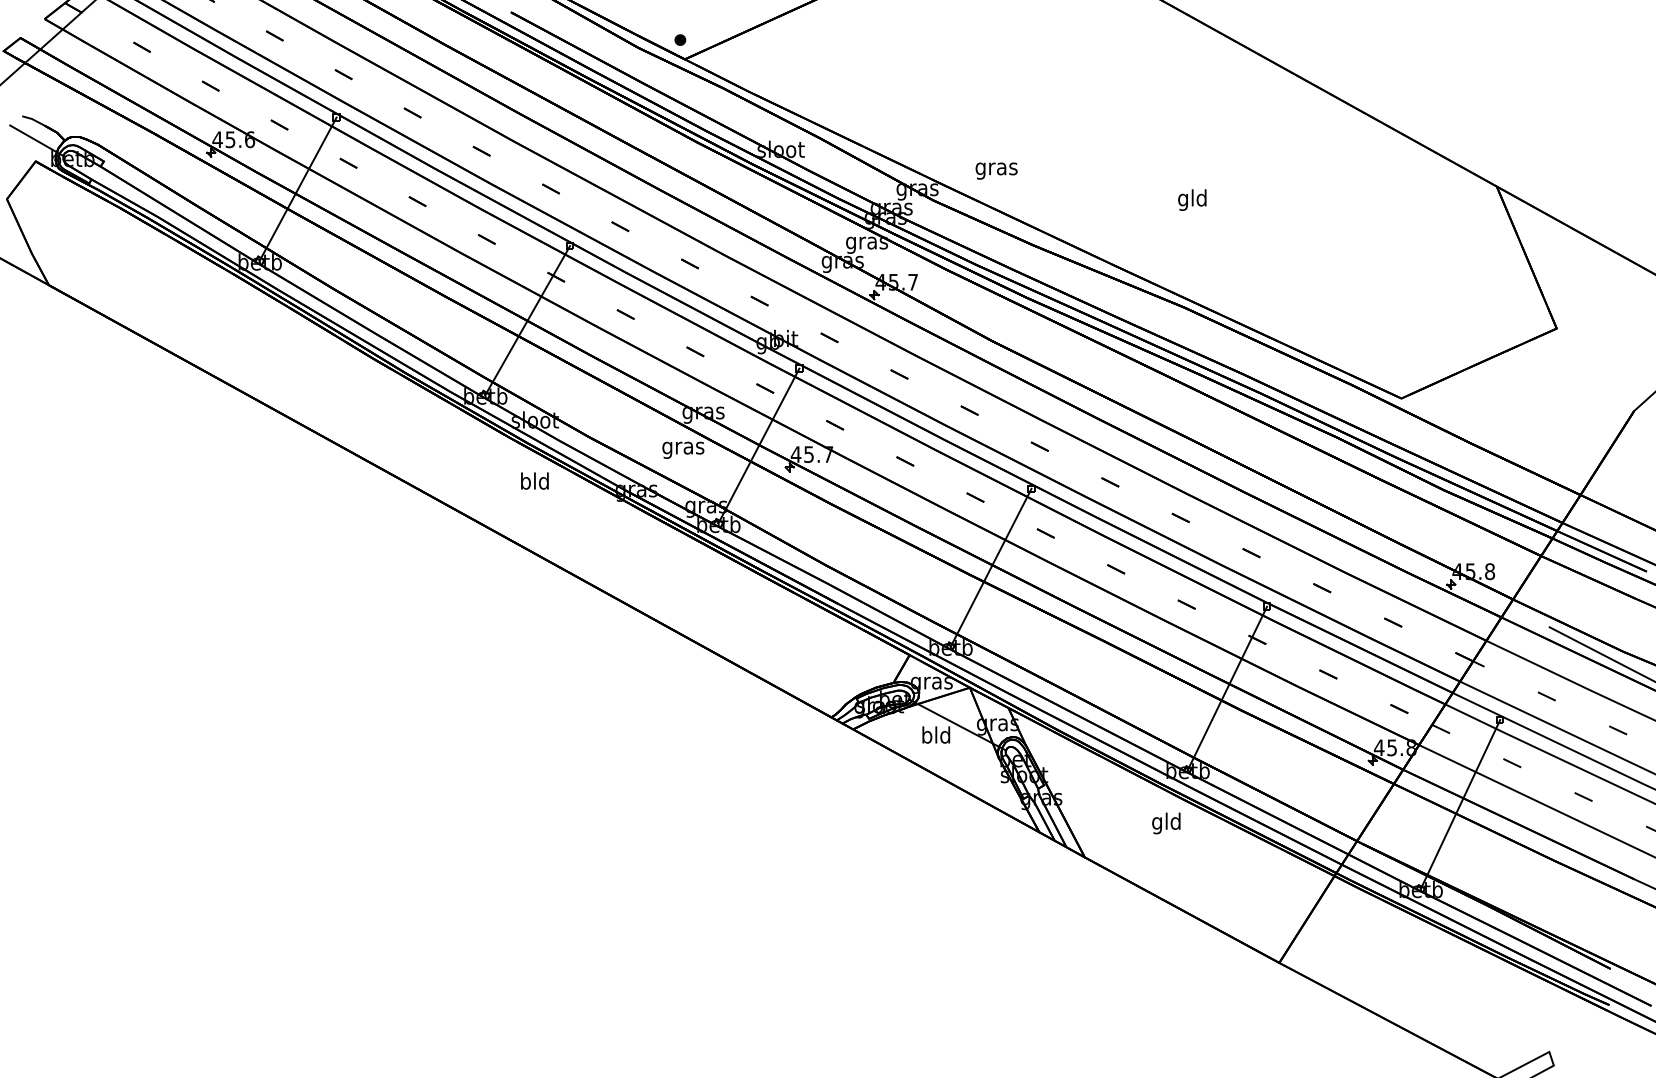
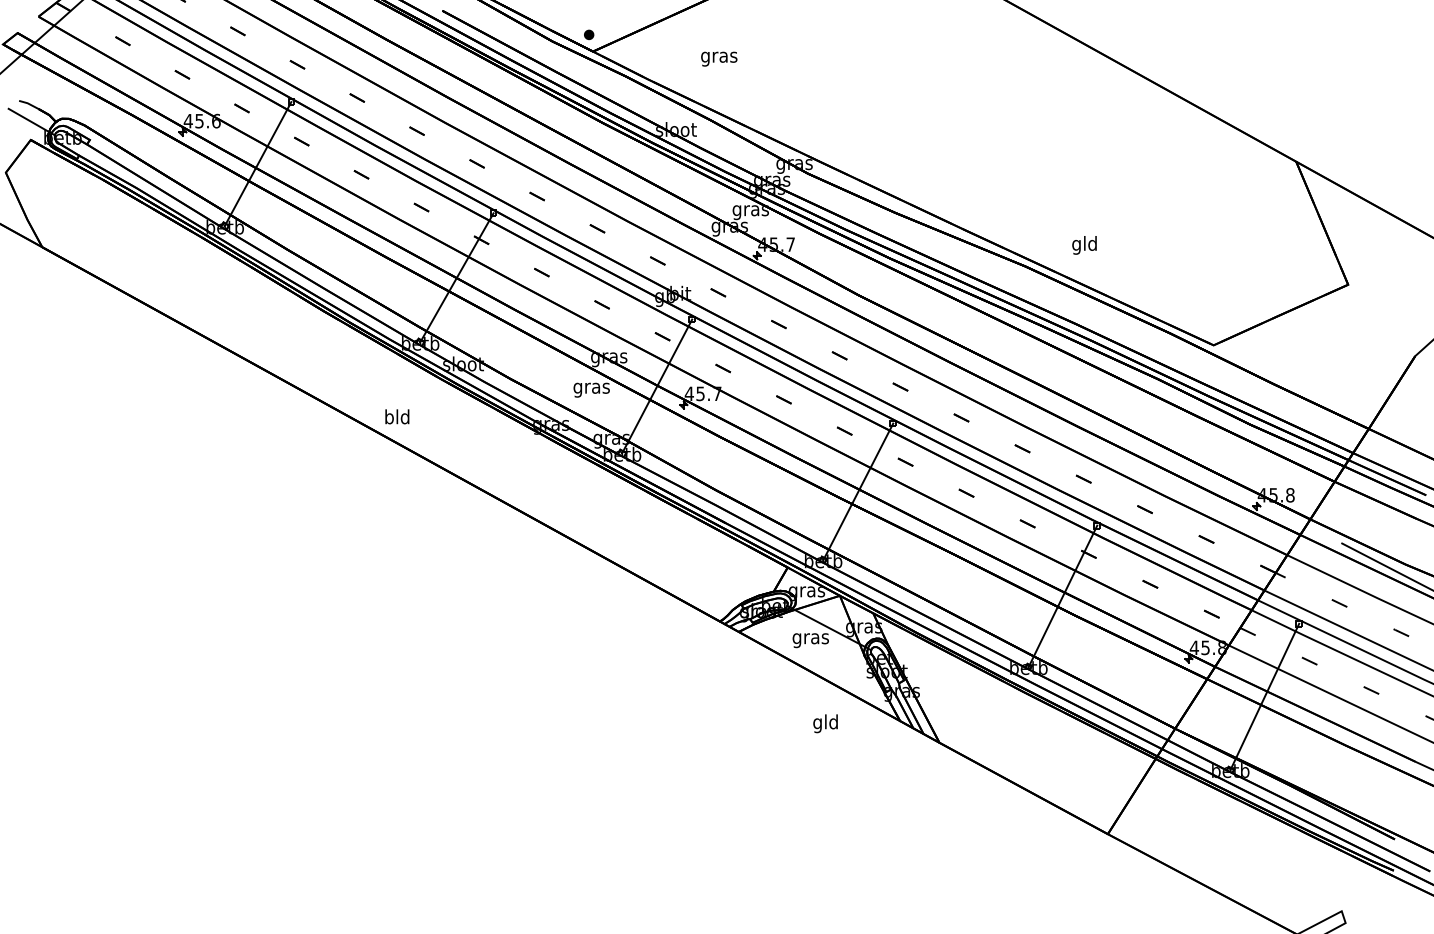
text: (996, 170) -> (719, 58), moved
text: (1192, 199) -> (1084, 244), moved
text: (534, 480) -> (396, 416), moved
text: (936, 737) -> (810, 638), bld -> gras
text: (1166, 823) -> (825, 723), moved

